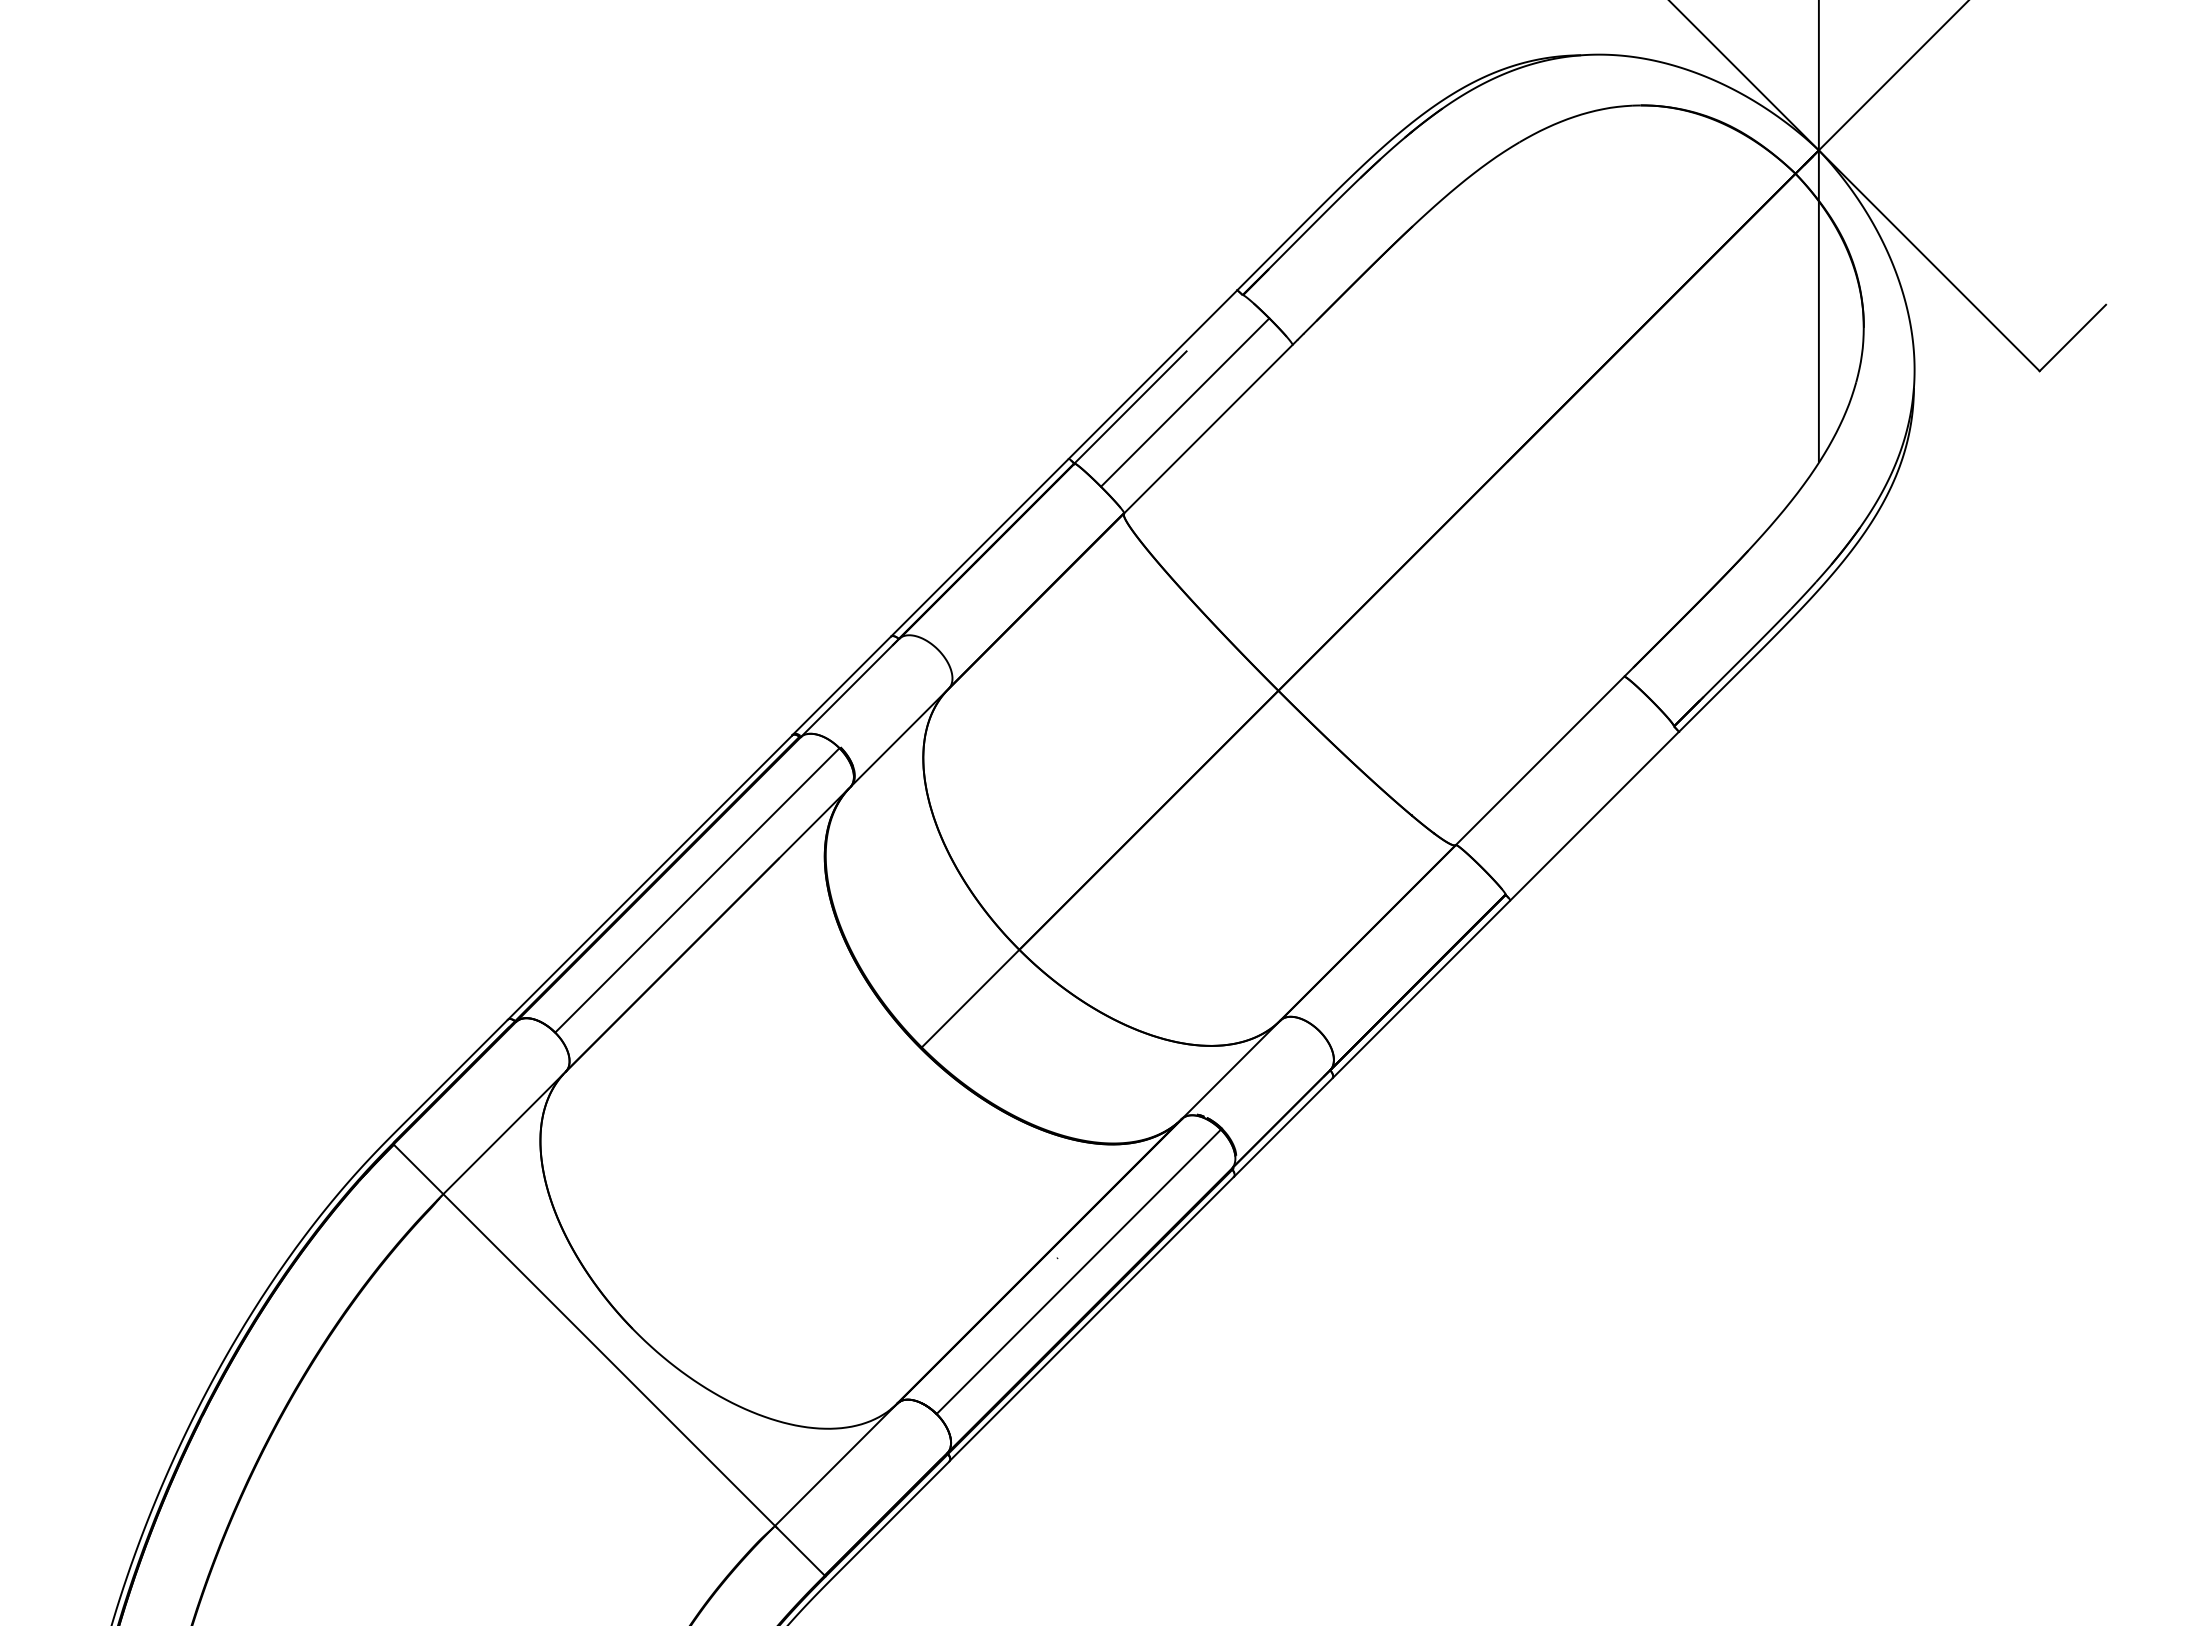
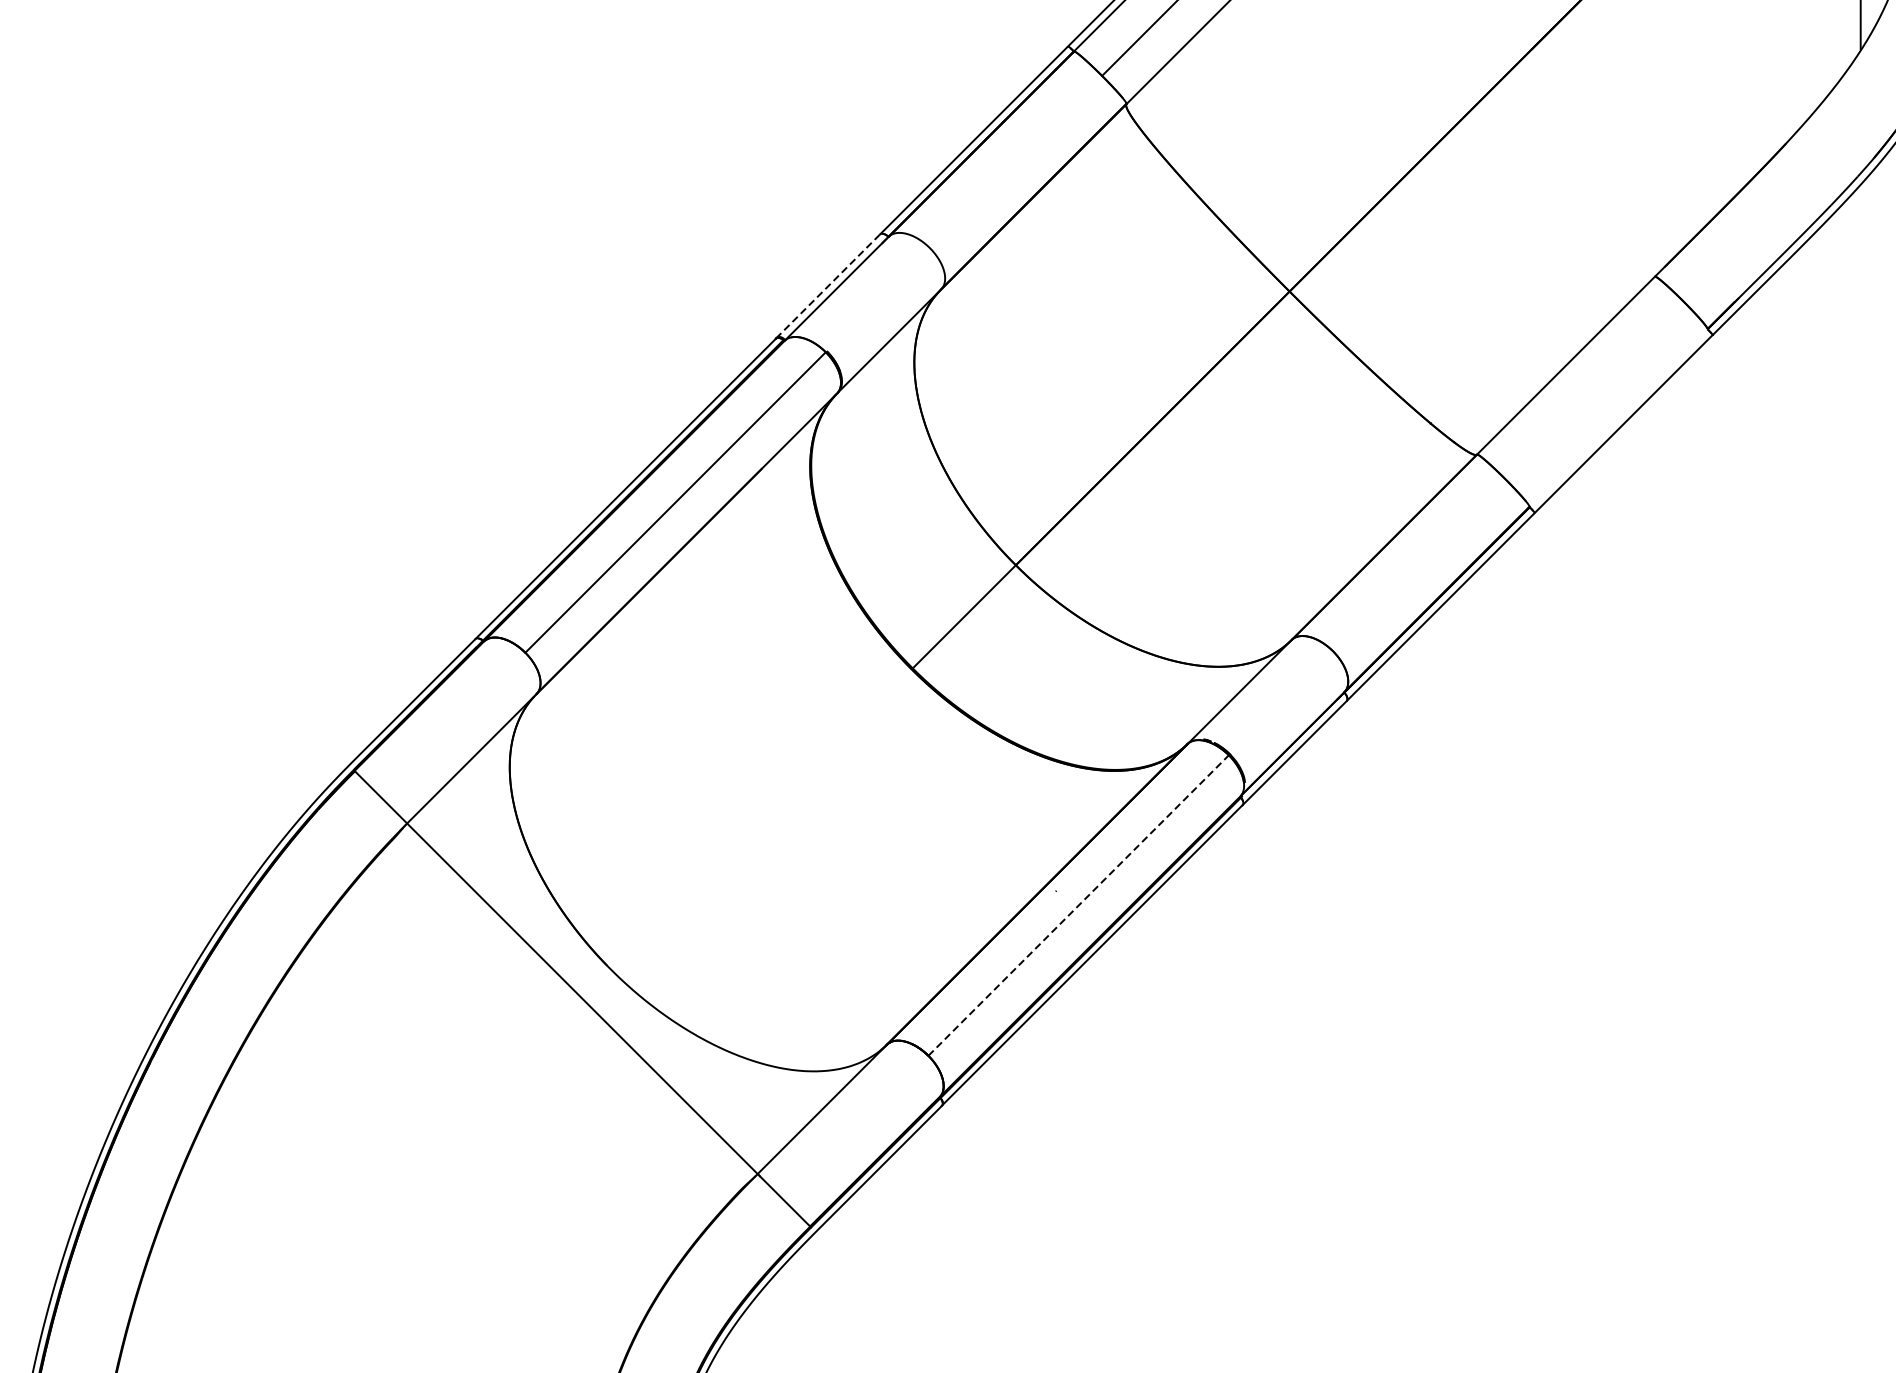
line: (841, 686) -> (827, 287), solid -> dashed
line: (1079, 1271) -> (1079, 905), solid -> dashed

